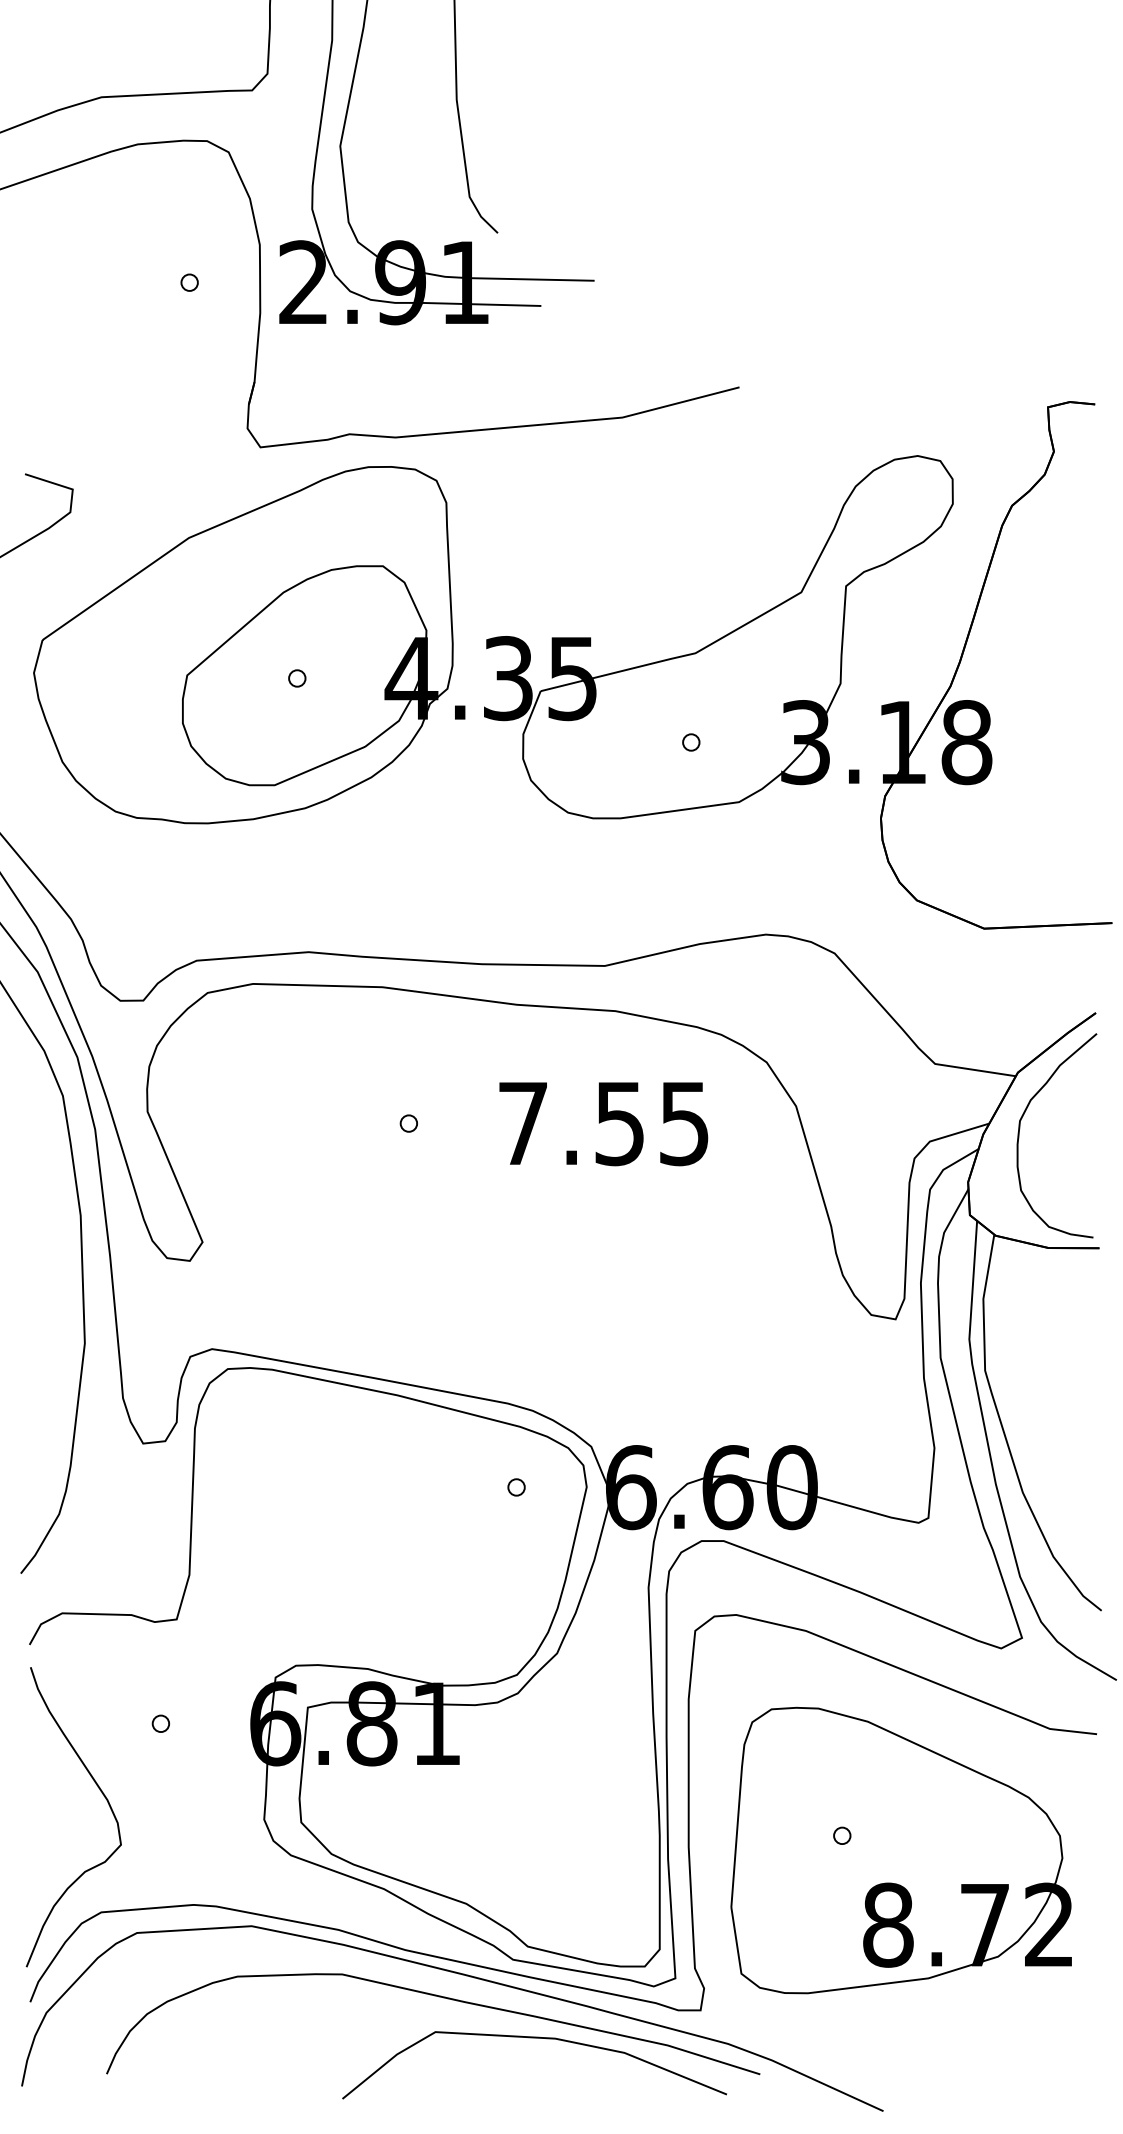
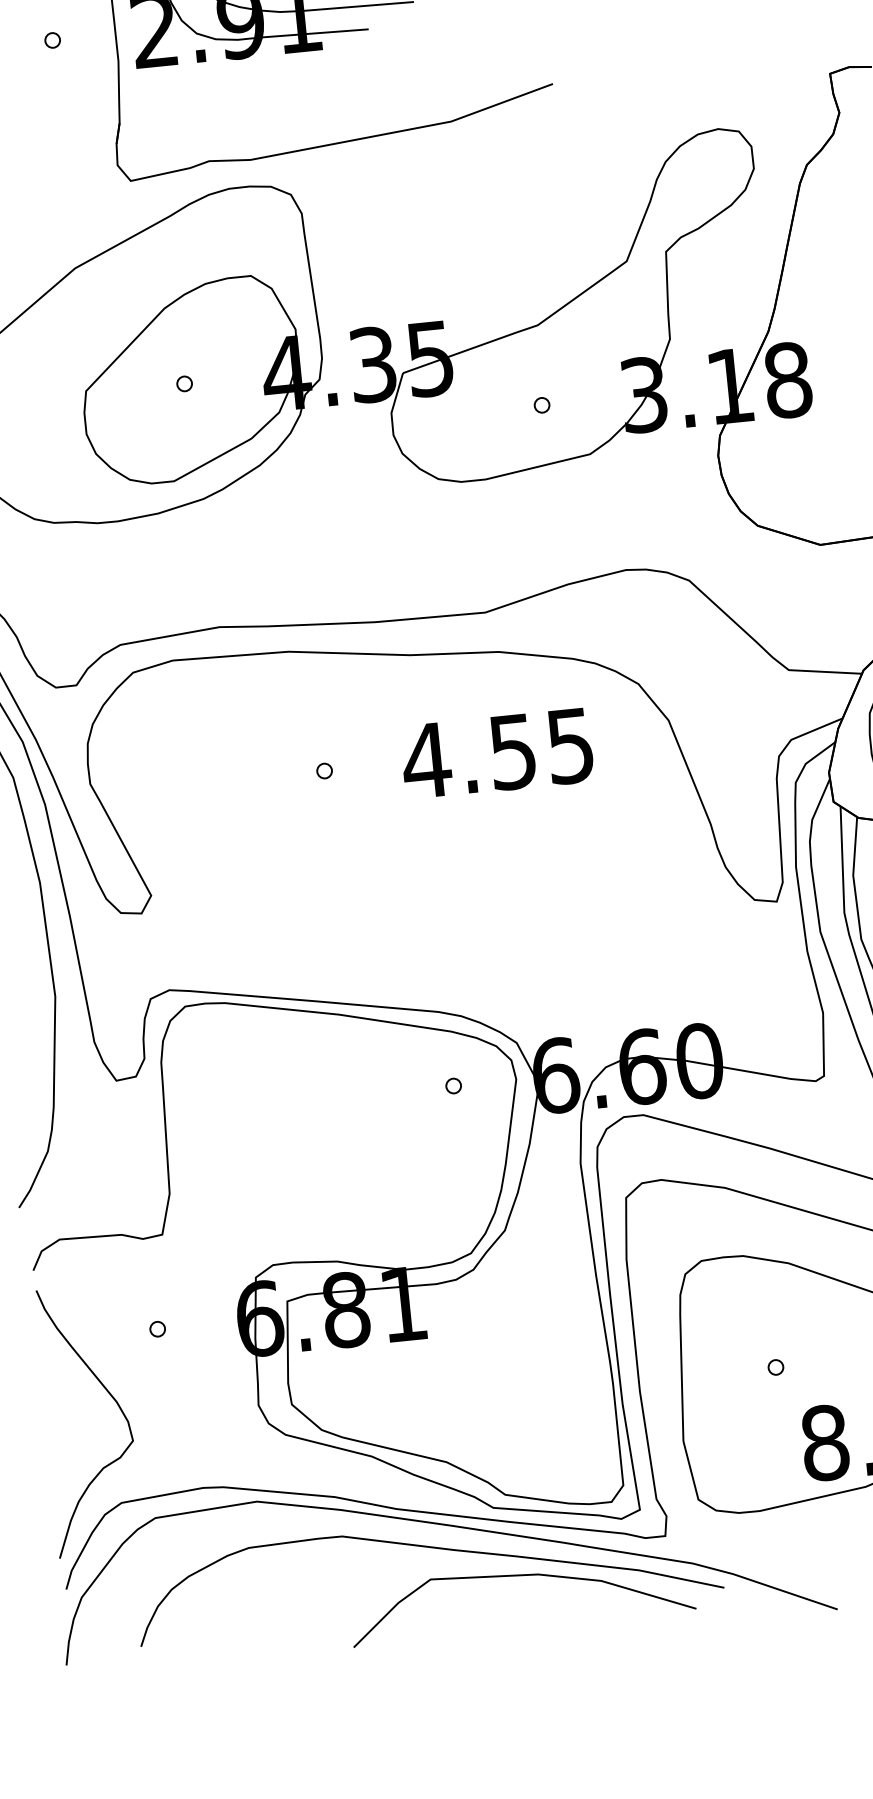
text: (522, 1123) -> (425, 760), 7.55 -> 4.55

